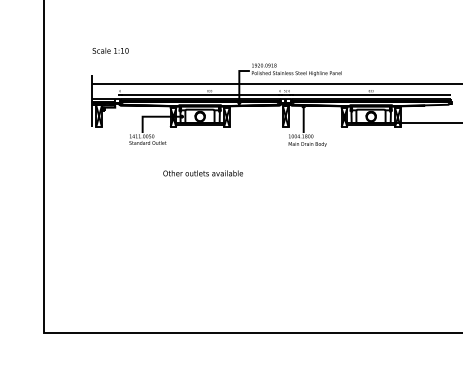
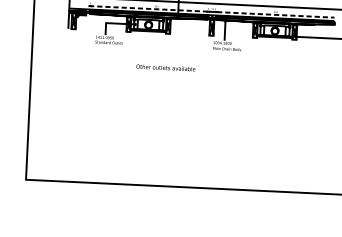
line: (199, 94) -> (148, 8), solid -> dashed
line: (371, 94) -> (276, 14), solid -> dashed
text: (202, 173) -> (165, 67), moved

